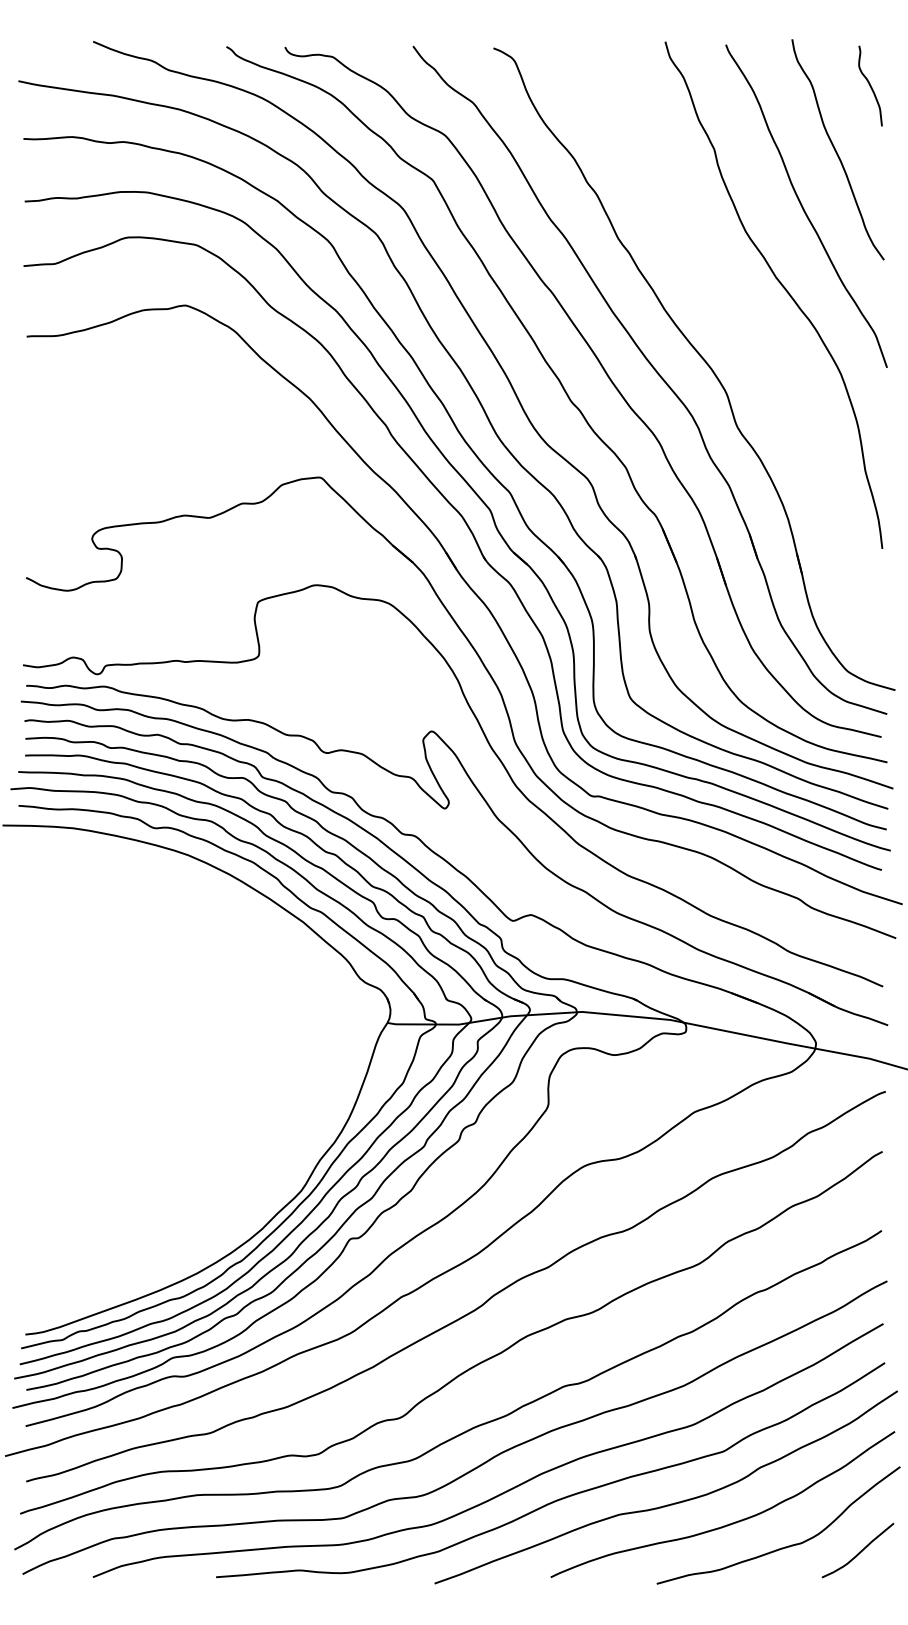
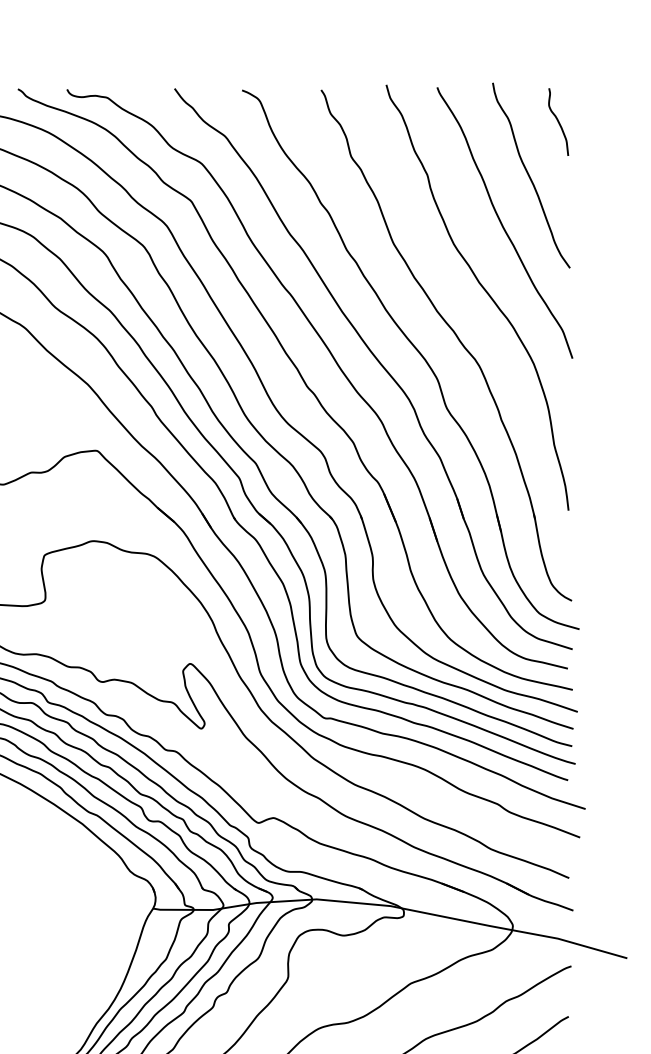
part: (749, 343) -> (457, 338), added

